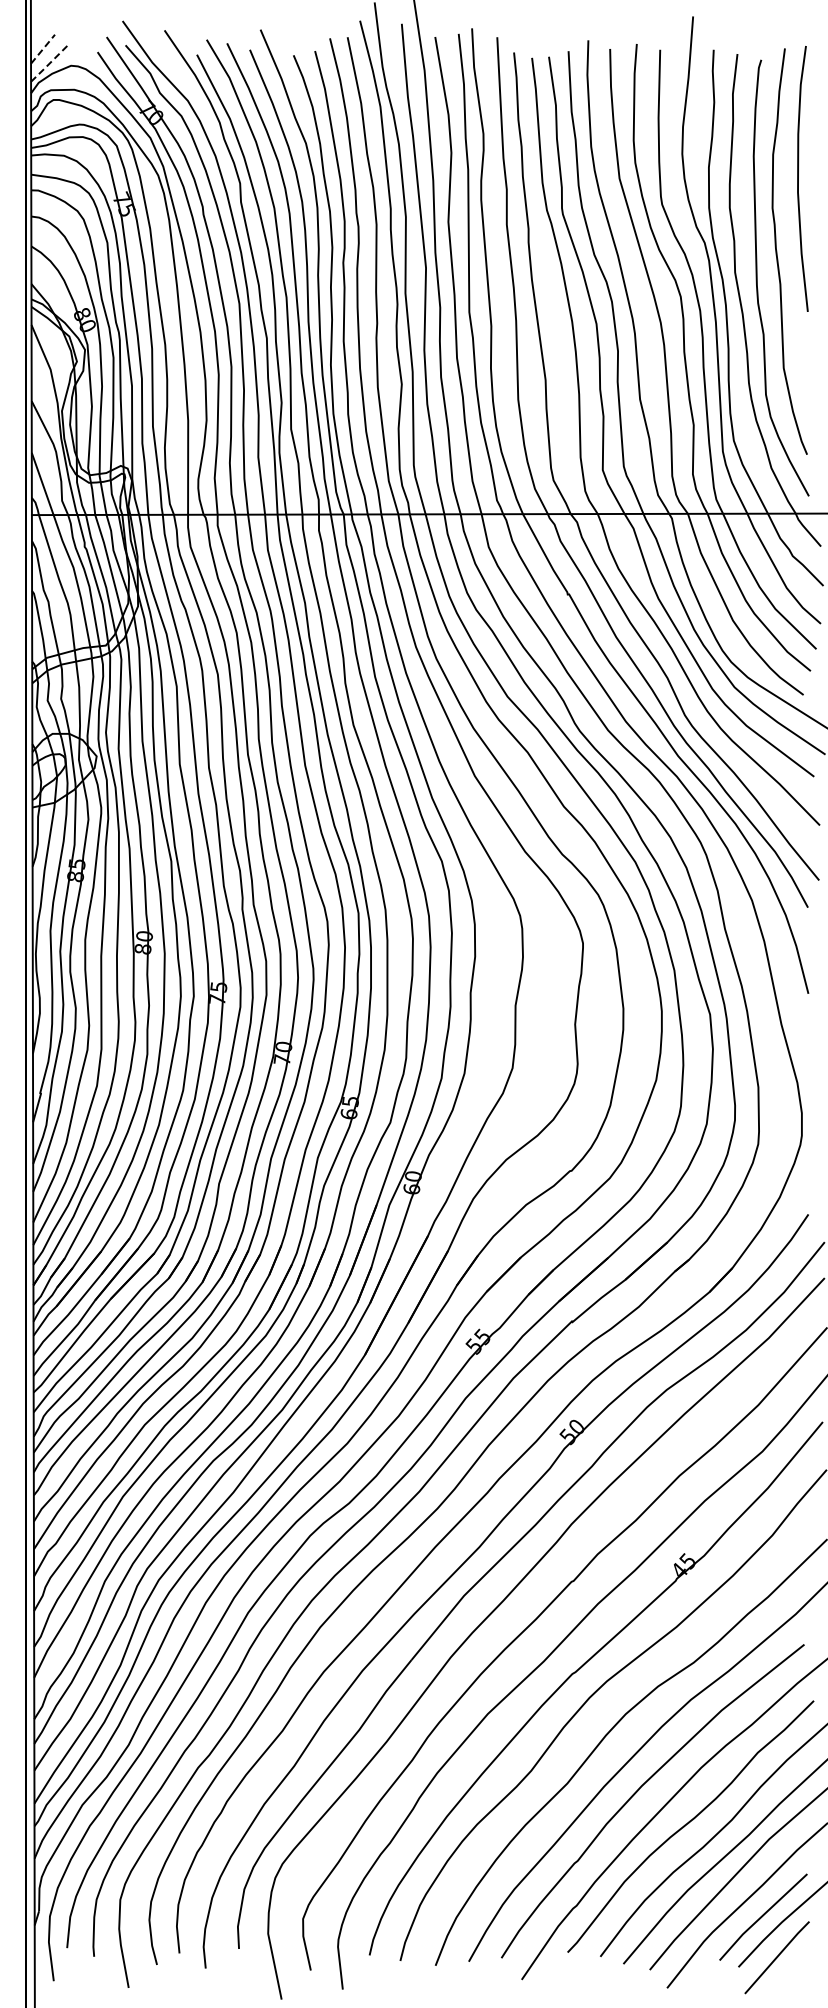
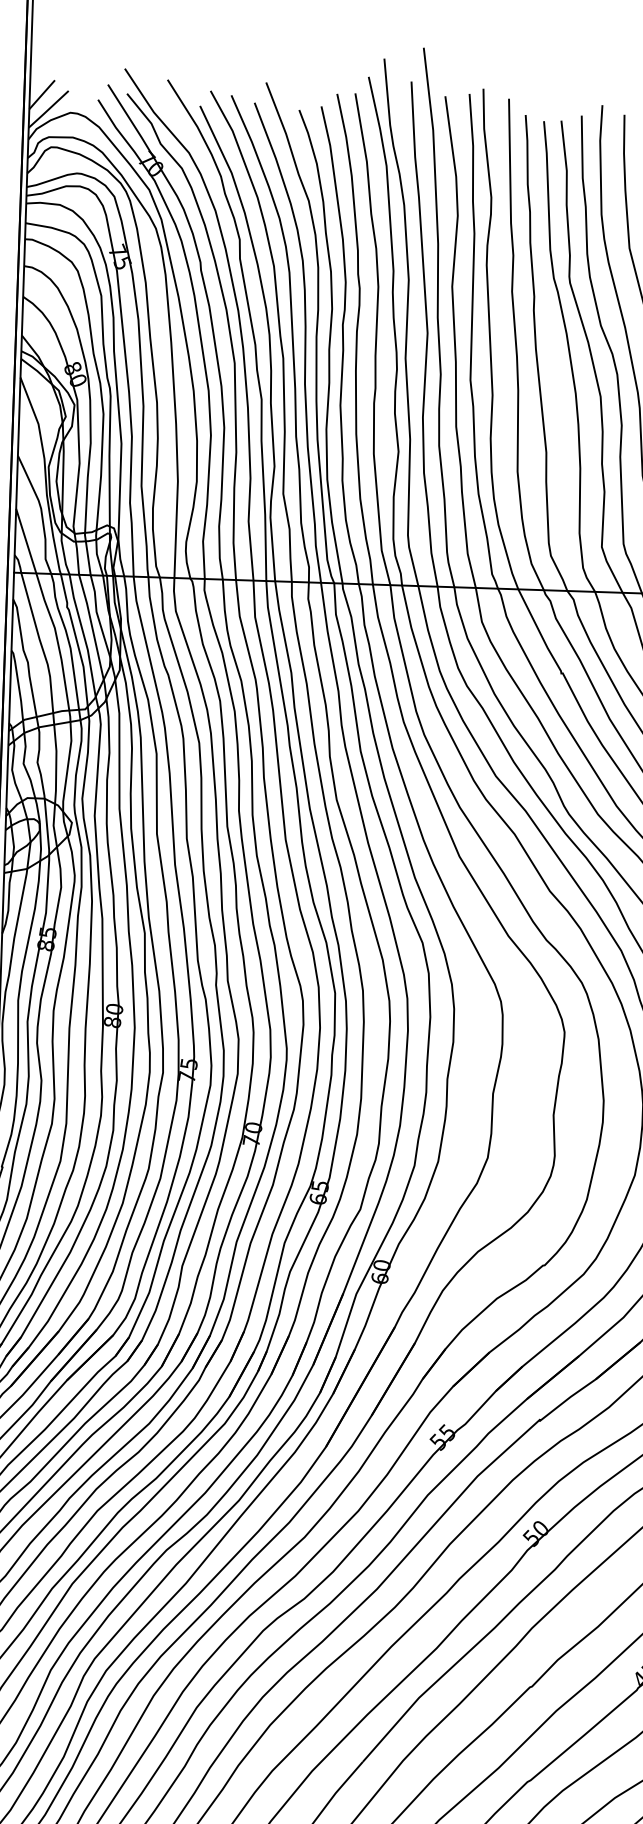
line: (43, 49) -> (42, 95), dashed -> solid
line: (49, 63) -> (48, 109), dashed -> solid

